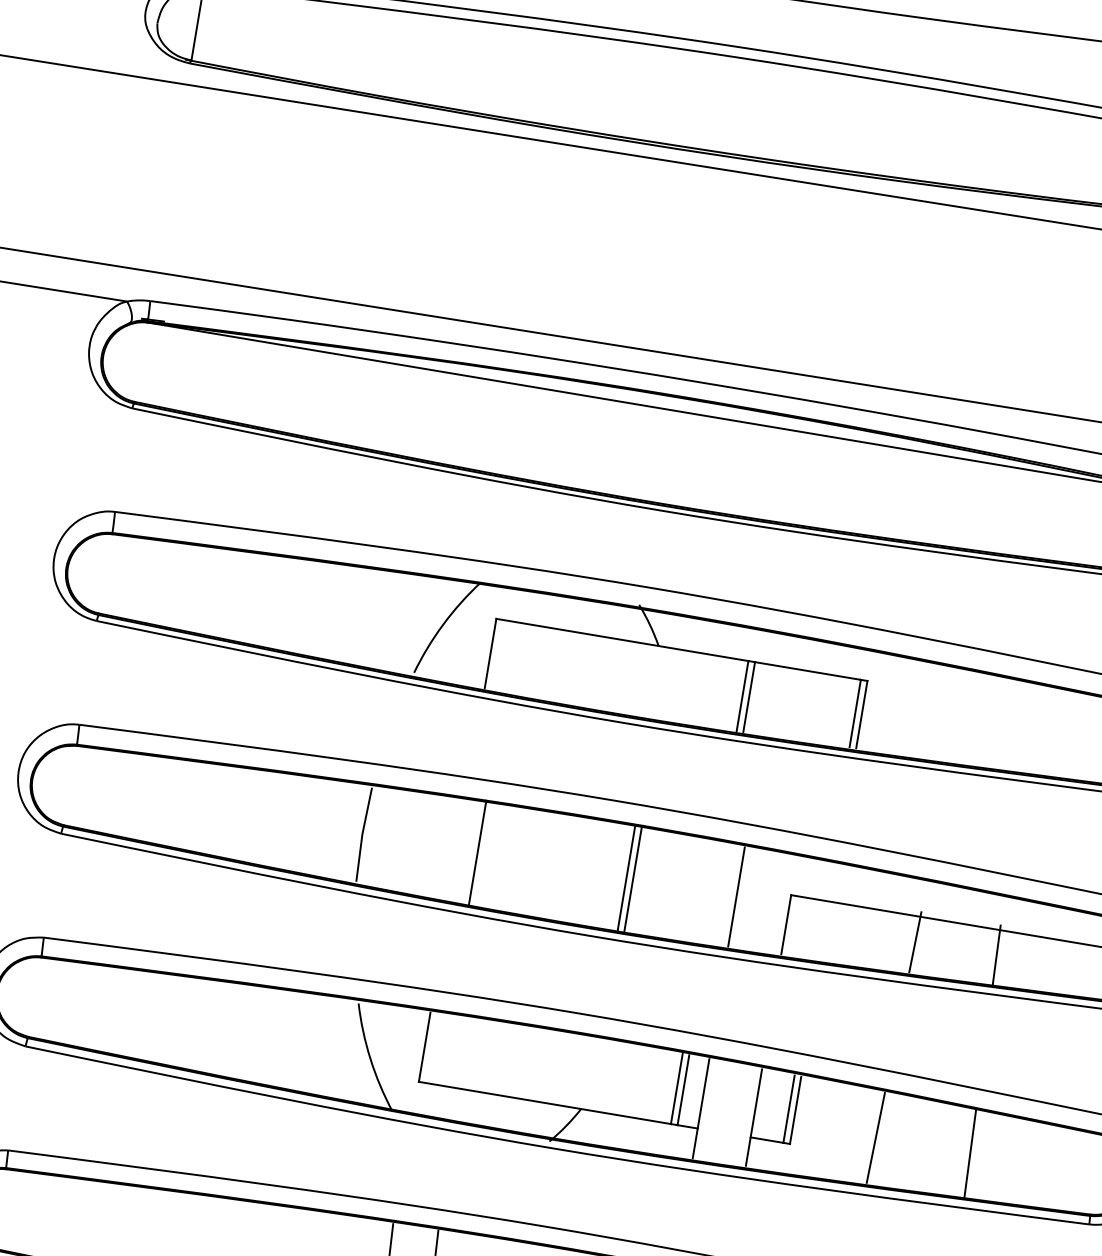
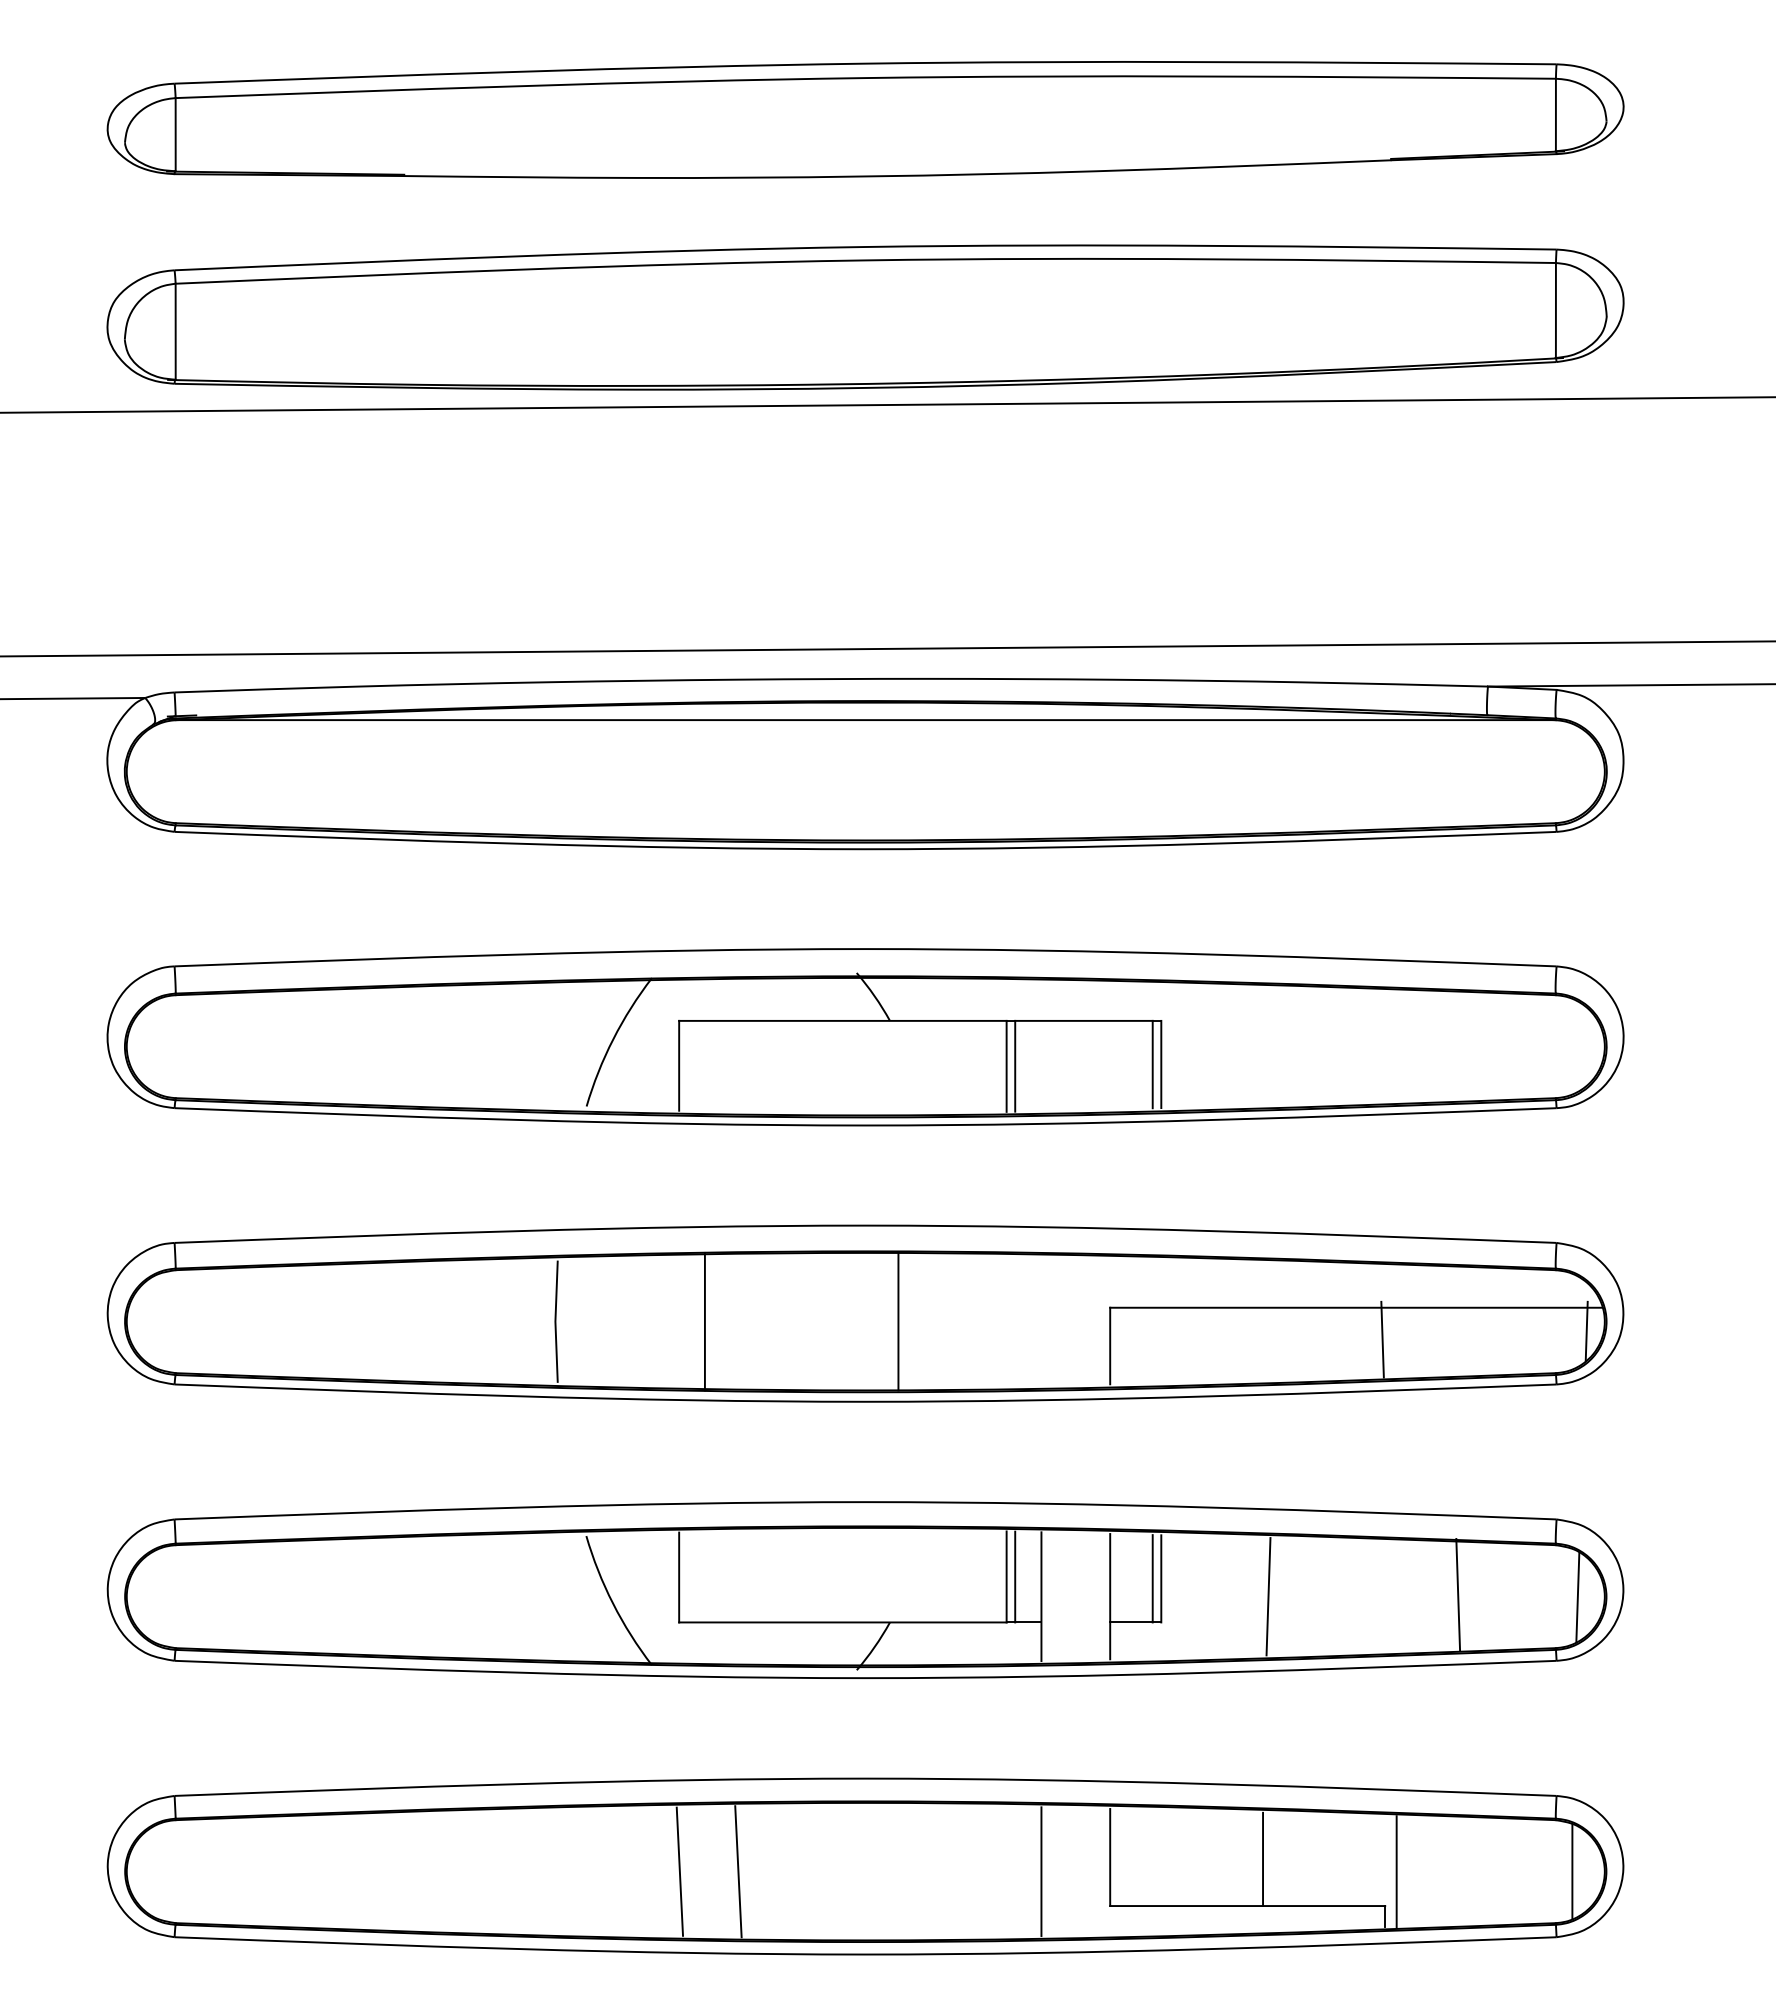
line: (633, 879) -> (907, 1321), removed
line: (736, 896) -> (1041, 1321), removed
line: (914, 941) -> (1276, 1340), removed
line: (970, 1153) -> (1458, 1594), moved

